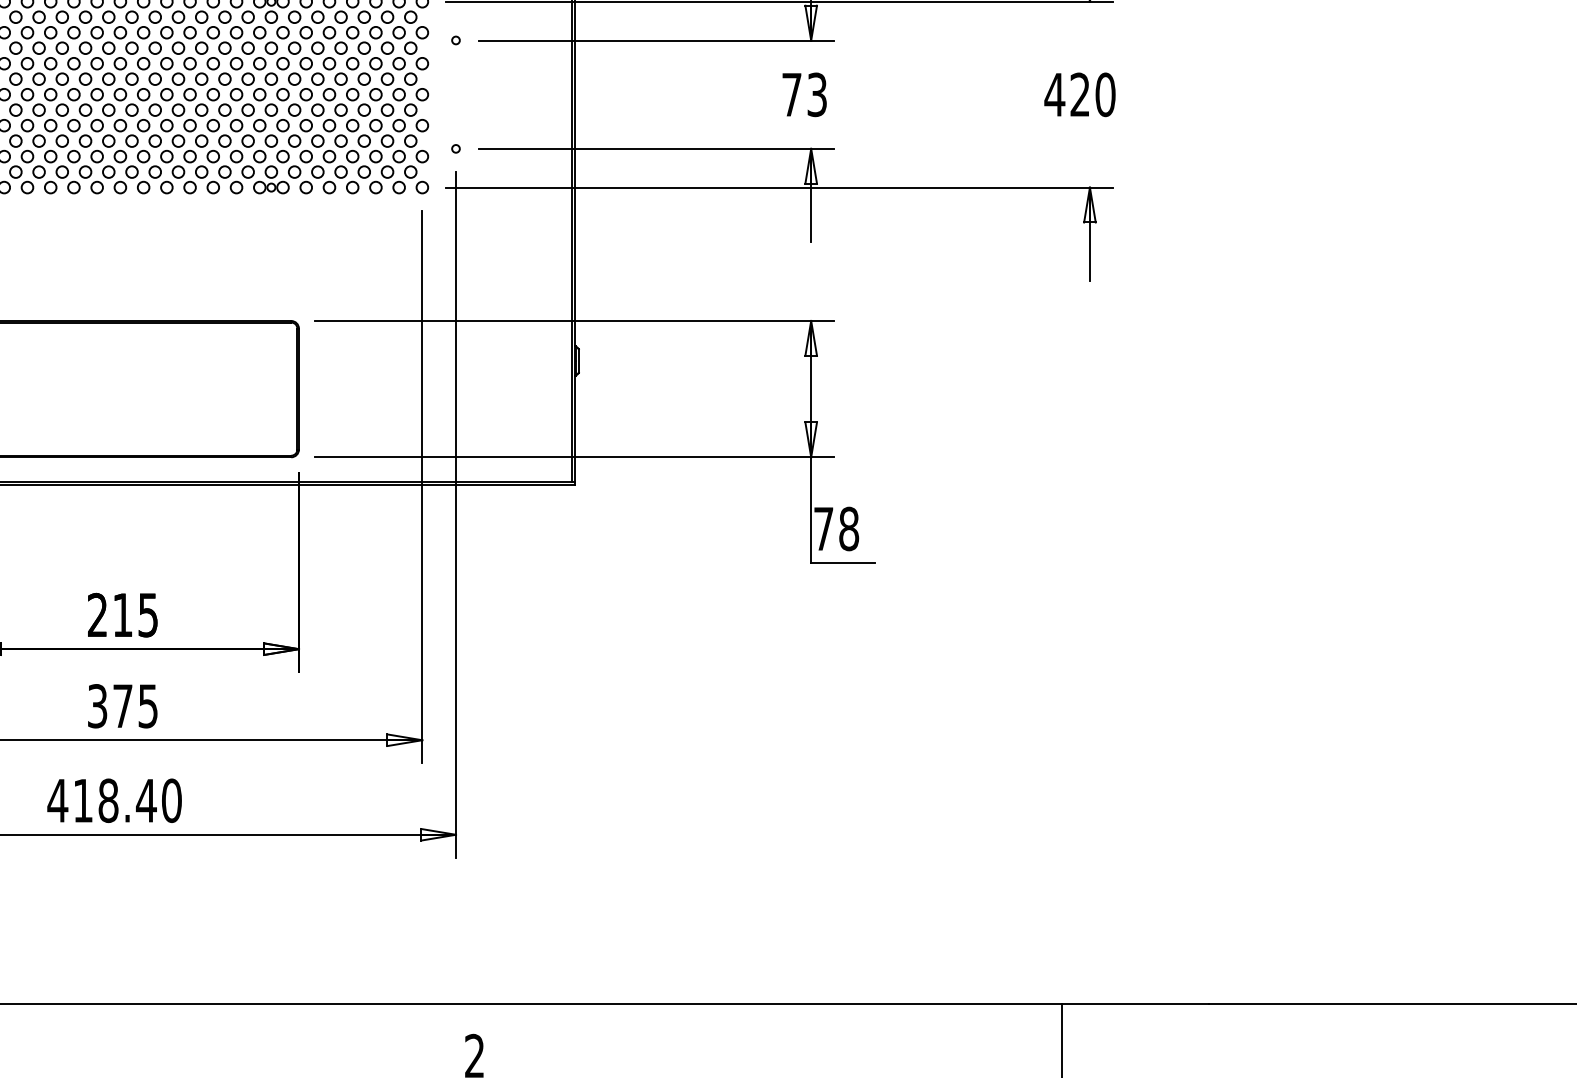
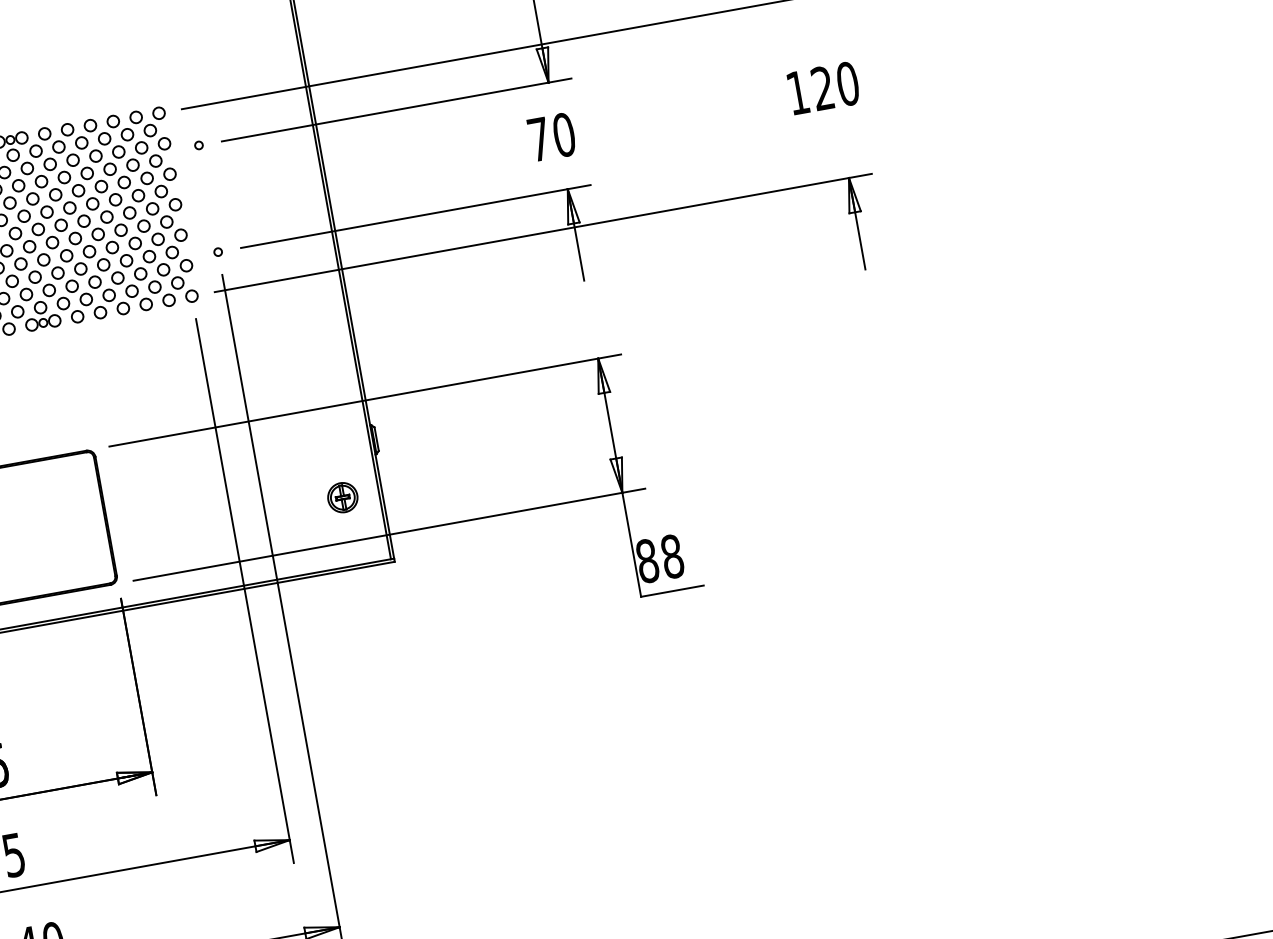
text: (817, 94) -> (564, 134), 73 -> 70
text: (1054, 94) -> (797, 92), 420 -> 120
part: (534, 412) -> (342, 497), added
text: (823, 528) -> (647, 560), 78 -> 88

